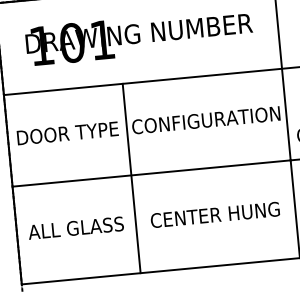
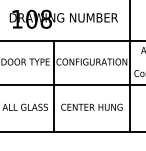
text: (100, 38) -> (45, 18), 101 -> 108

